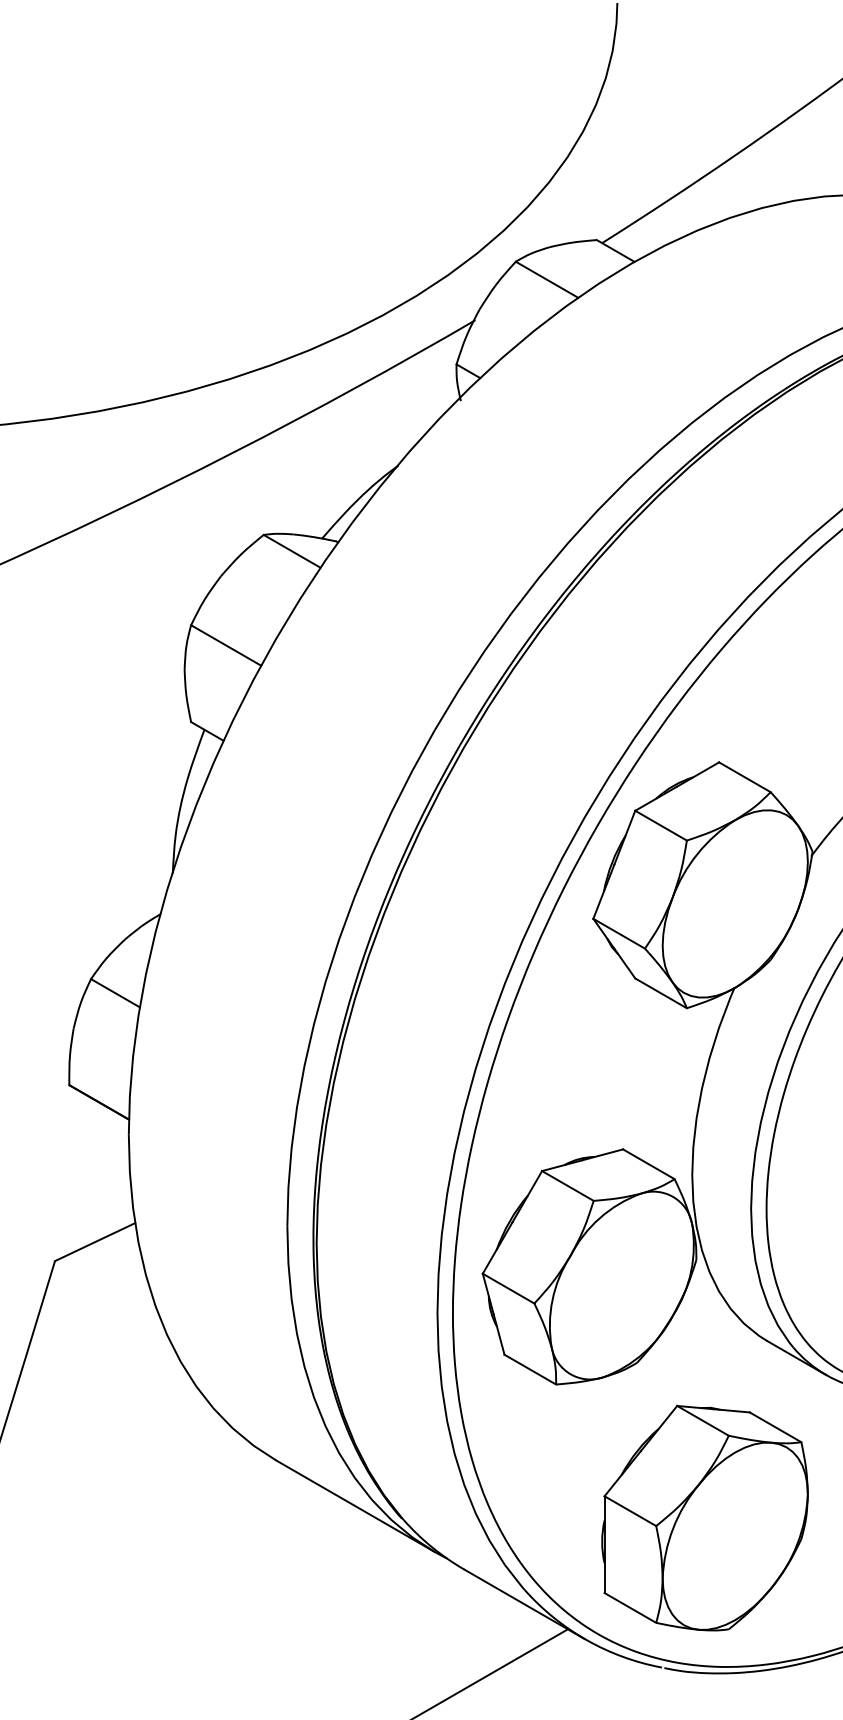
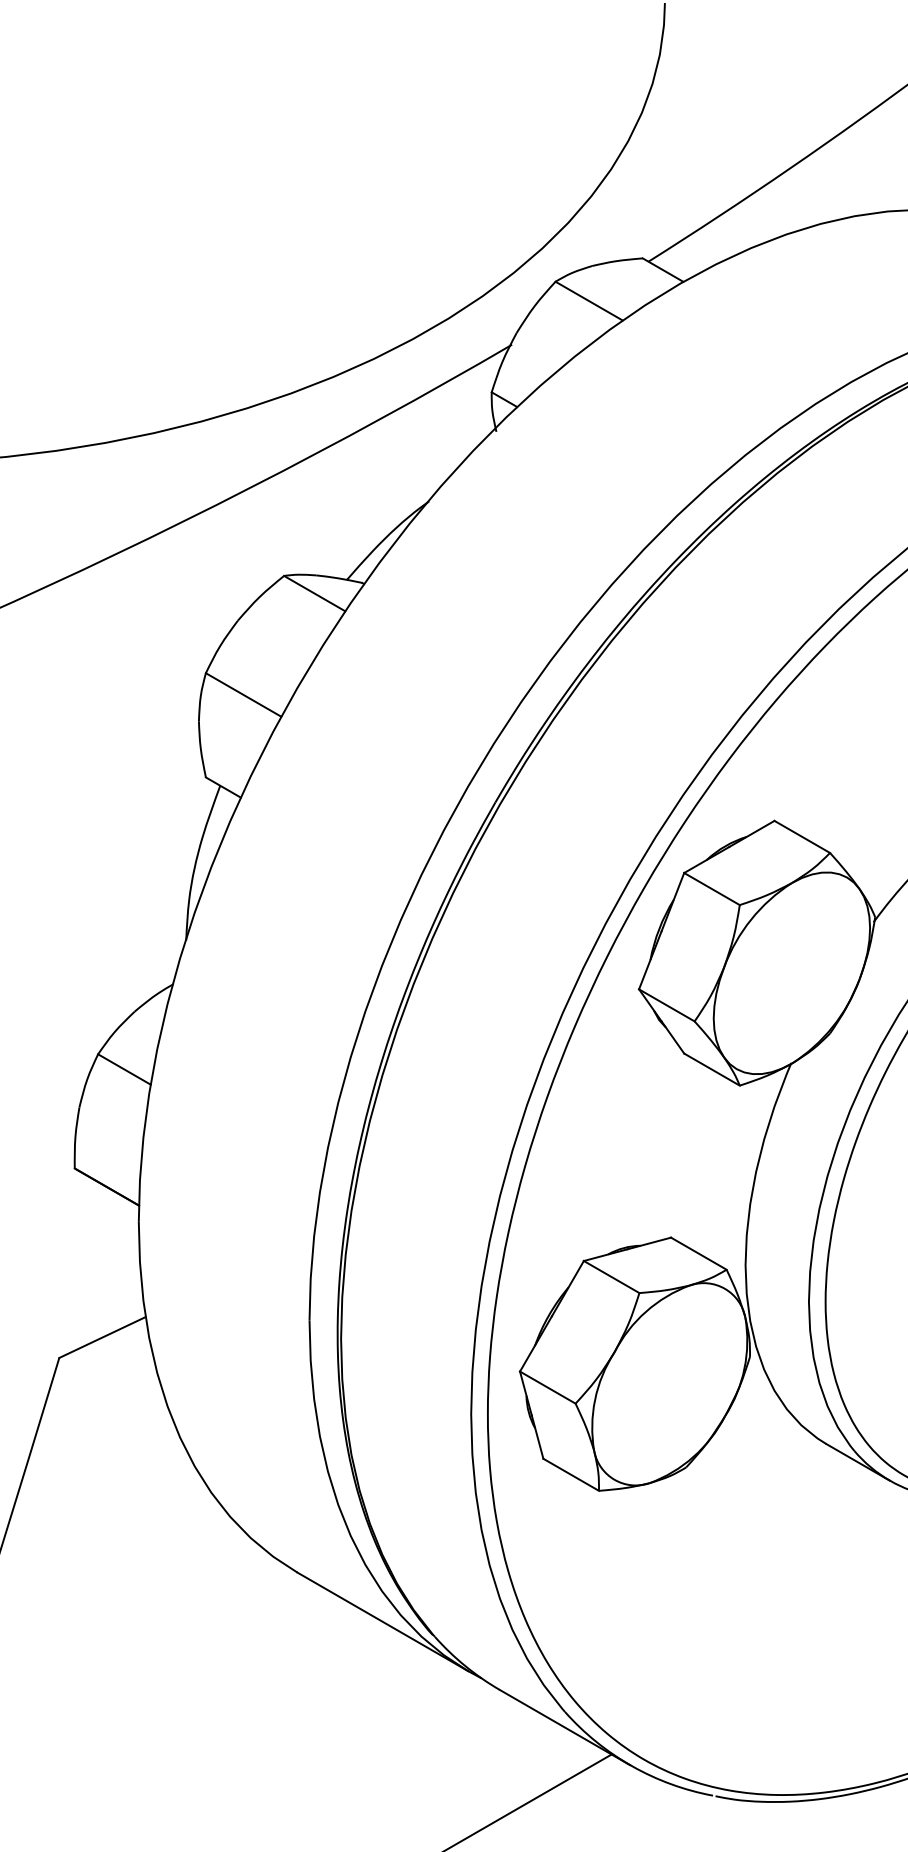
part: (704, 1517) -> (758, 1634), removed

